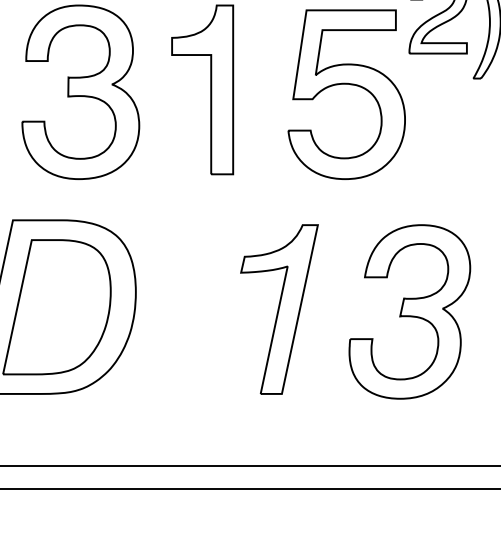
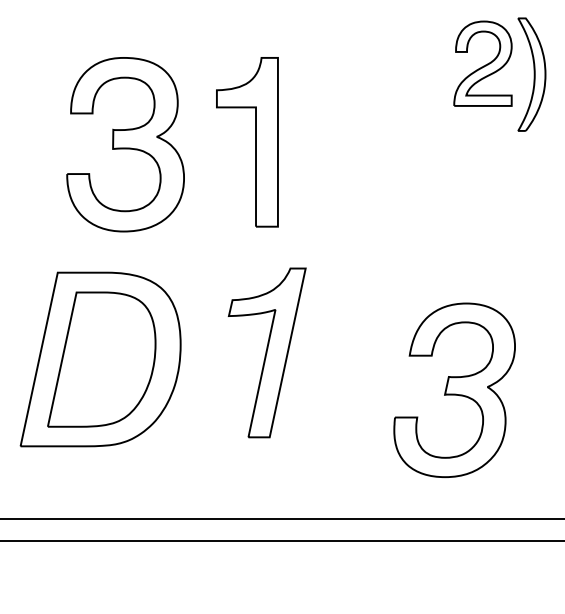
part: (346, 85) -> (391, 137), removed
part: (278, 309) -> (266, 352), moved
part: (409, 311) -> (454, 389), moved

